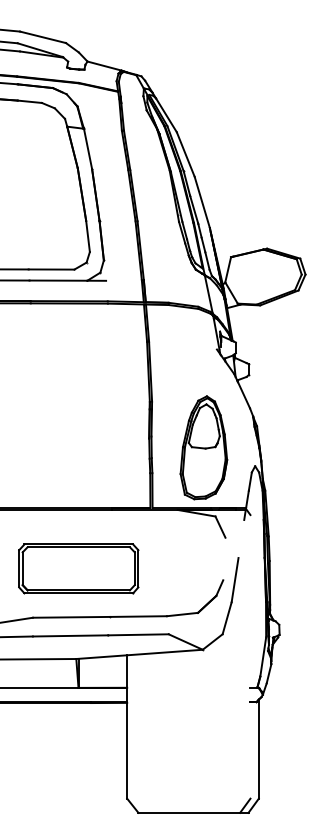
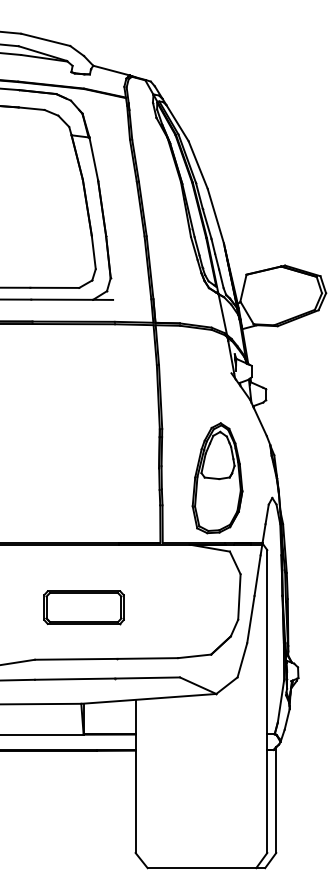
line: (241, 538) -> (257, 575), added
line: (224, 558) -> (239, 596), added
part: (78, 568) -> (83, 607), size x0.62
line: (250, 656) -> (267, 701), added

